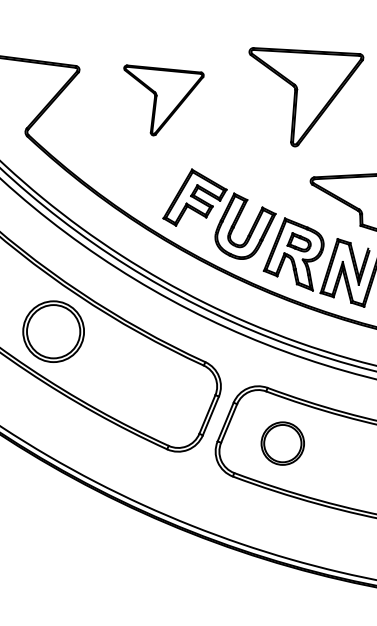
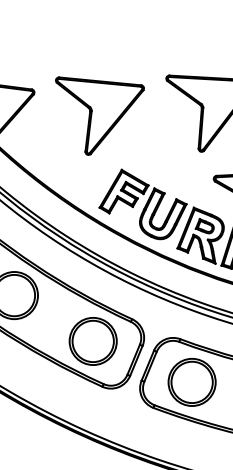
part: (163, 100) -> (99, 116), size x1.43
part: (155, 390) -> (93, 341), added
part: (282, 443) -> (191, 382), size x1.43

